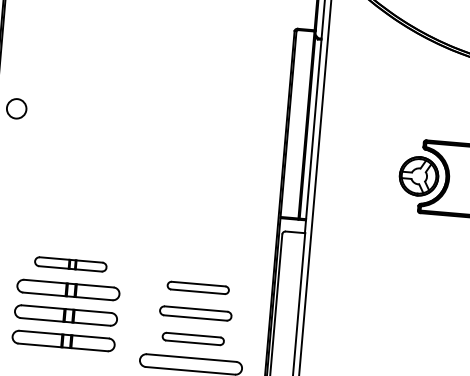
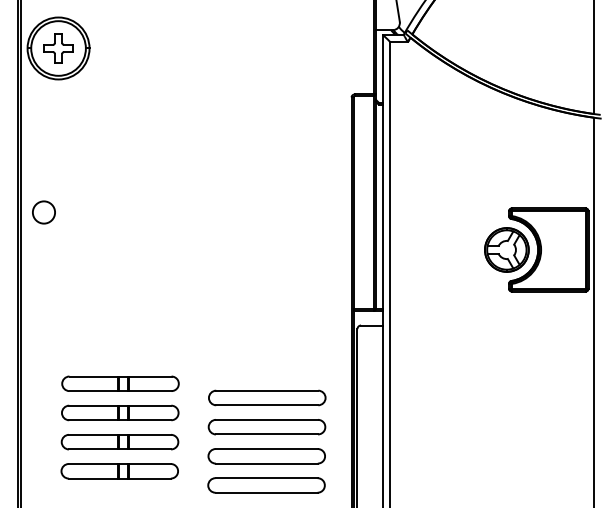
part: (70, 264) -> (120, 383), size x1.43
part: (198, 287) -> (267, 397), size x1.67
part: (195, 313) -> (266, 427), size x1.43
part: (193, 339) -> (266, 456), size x1.67

